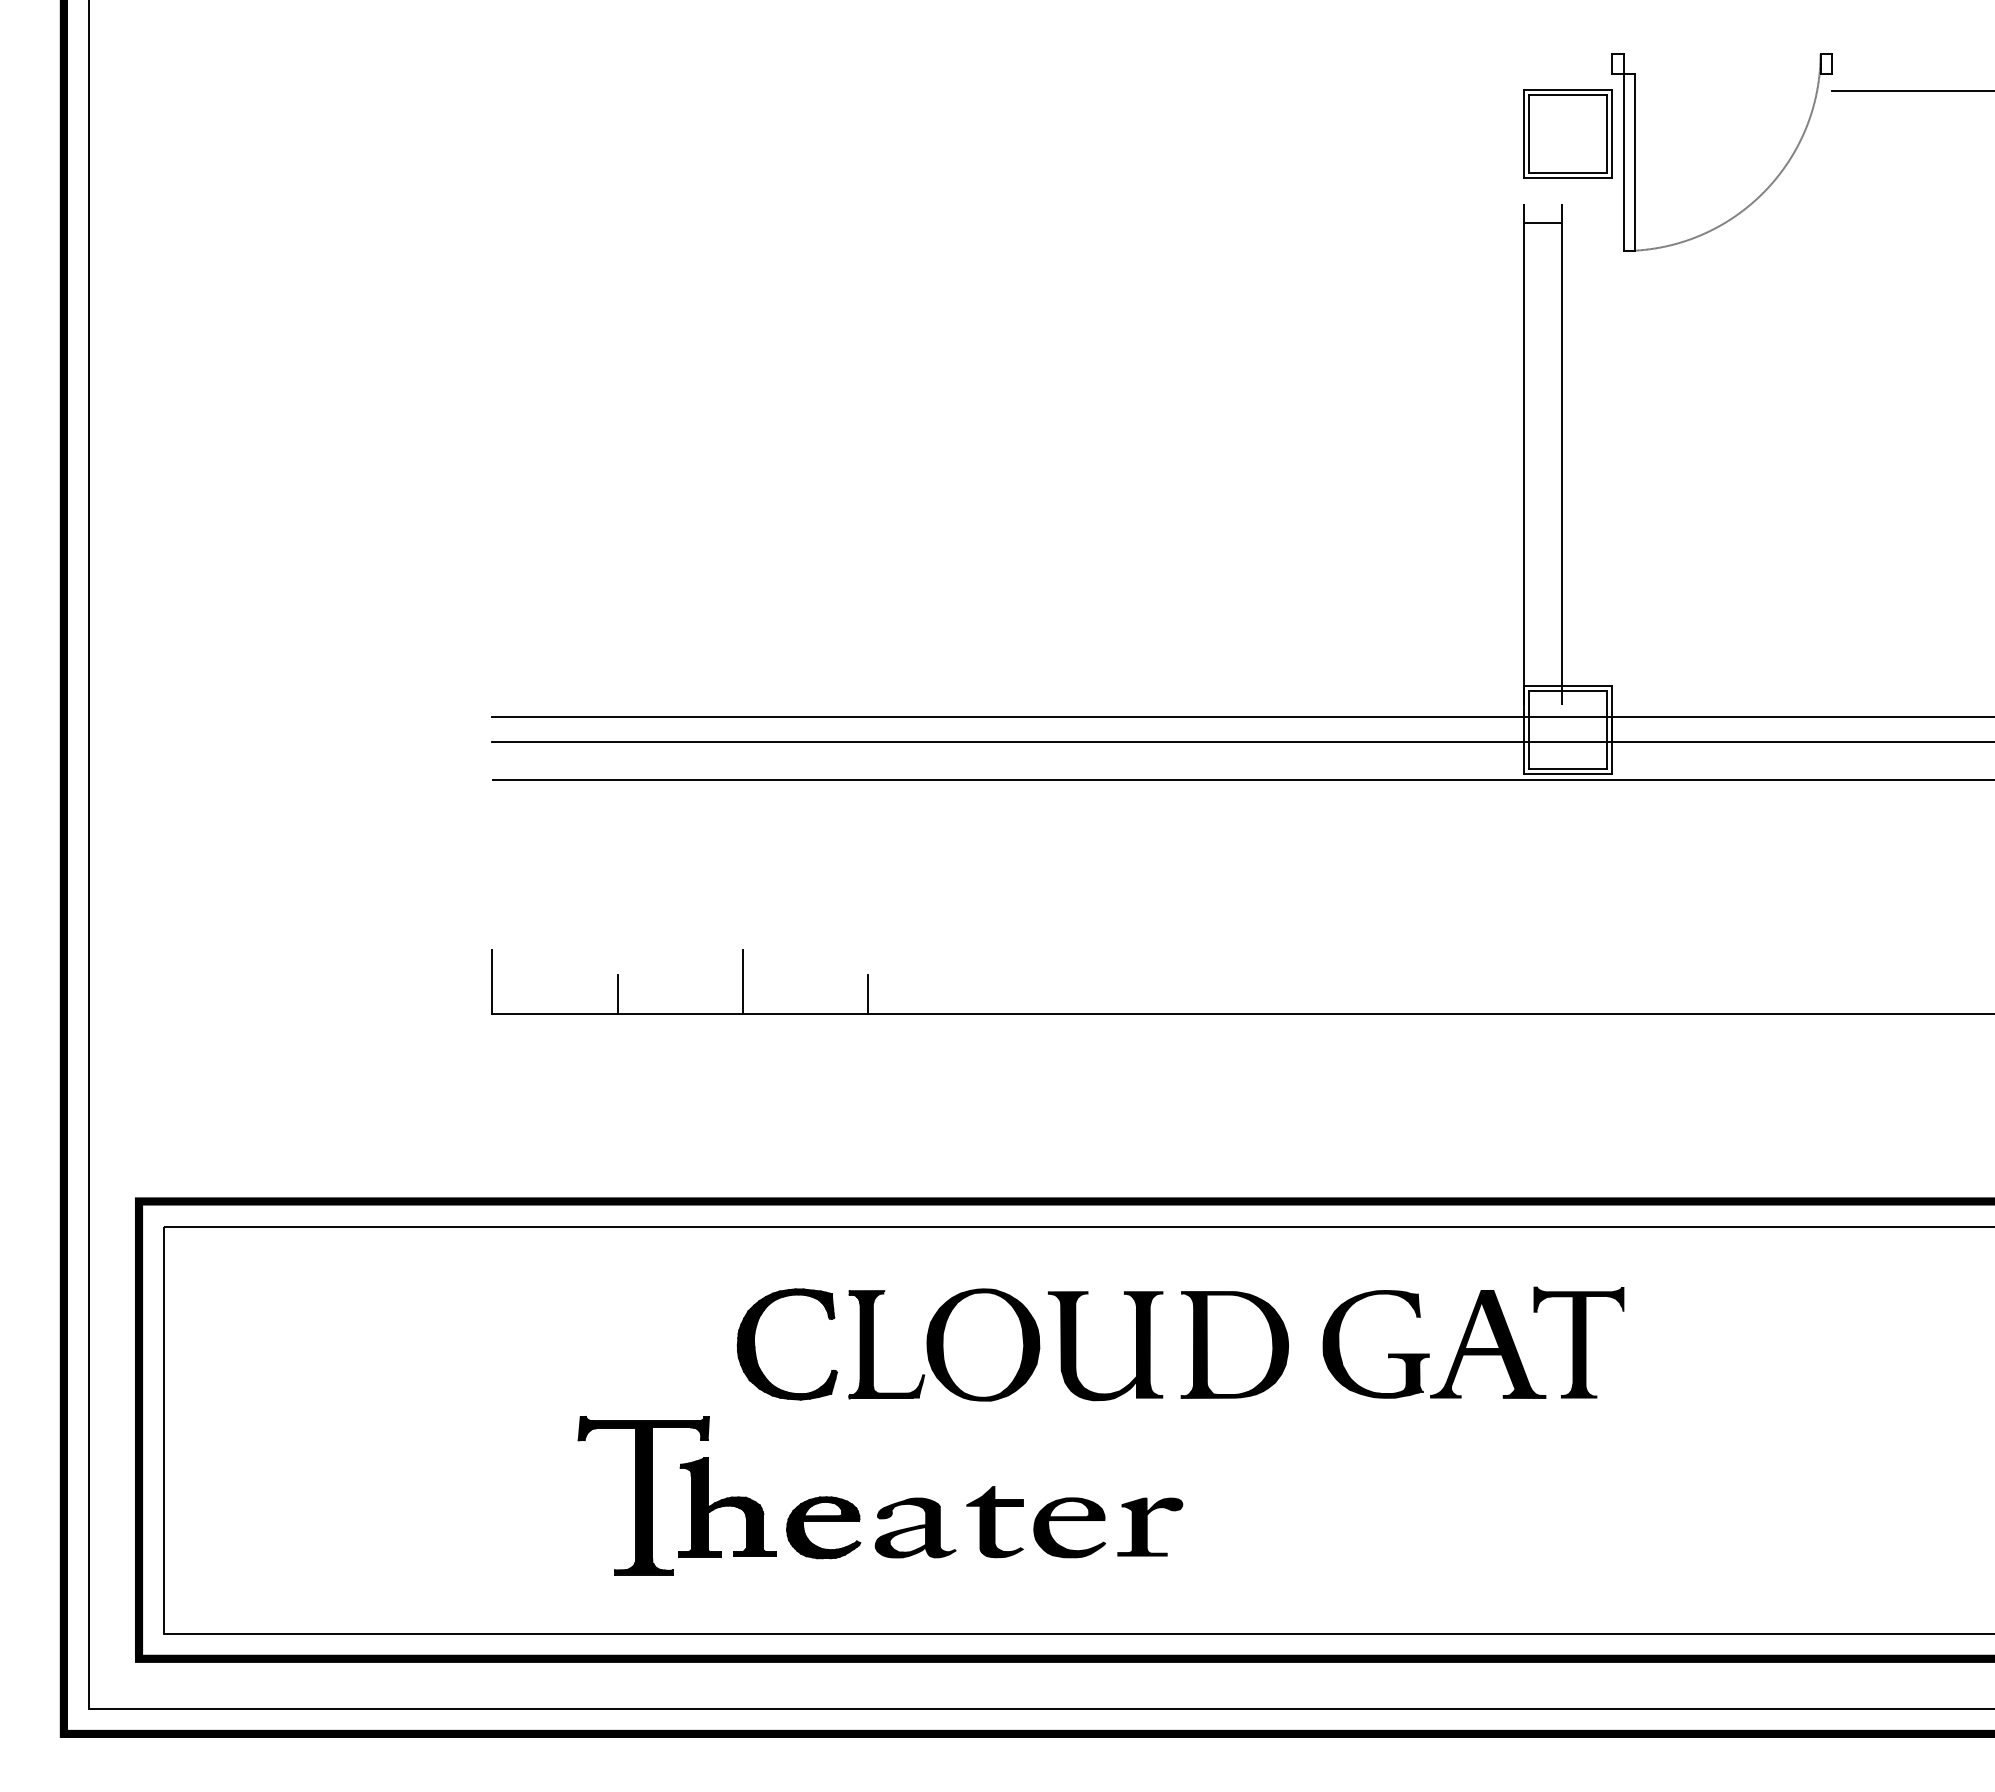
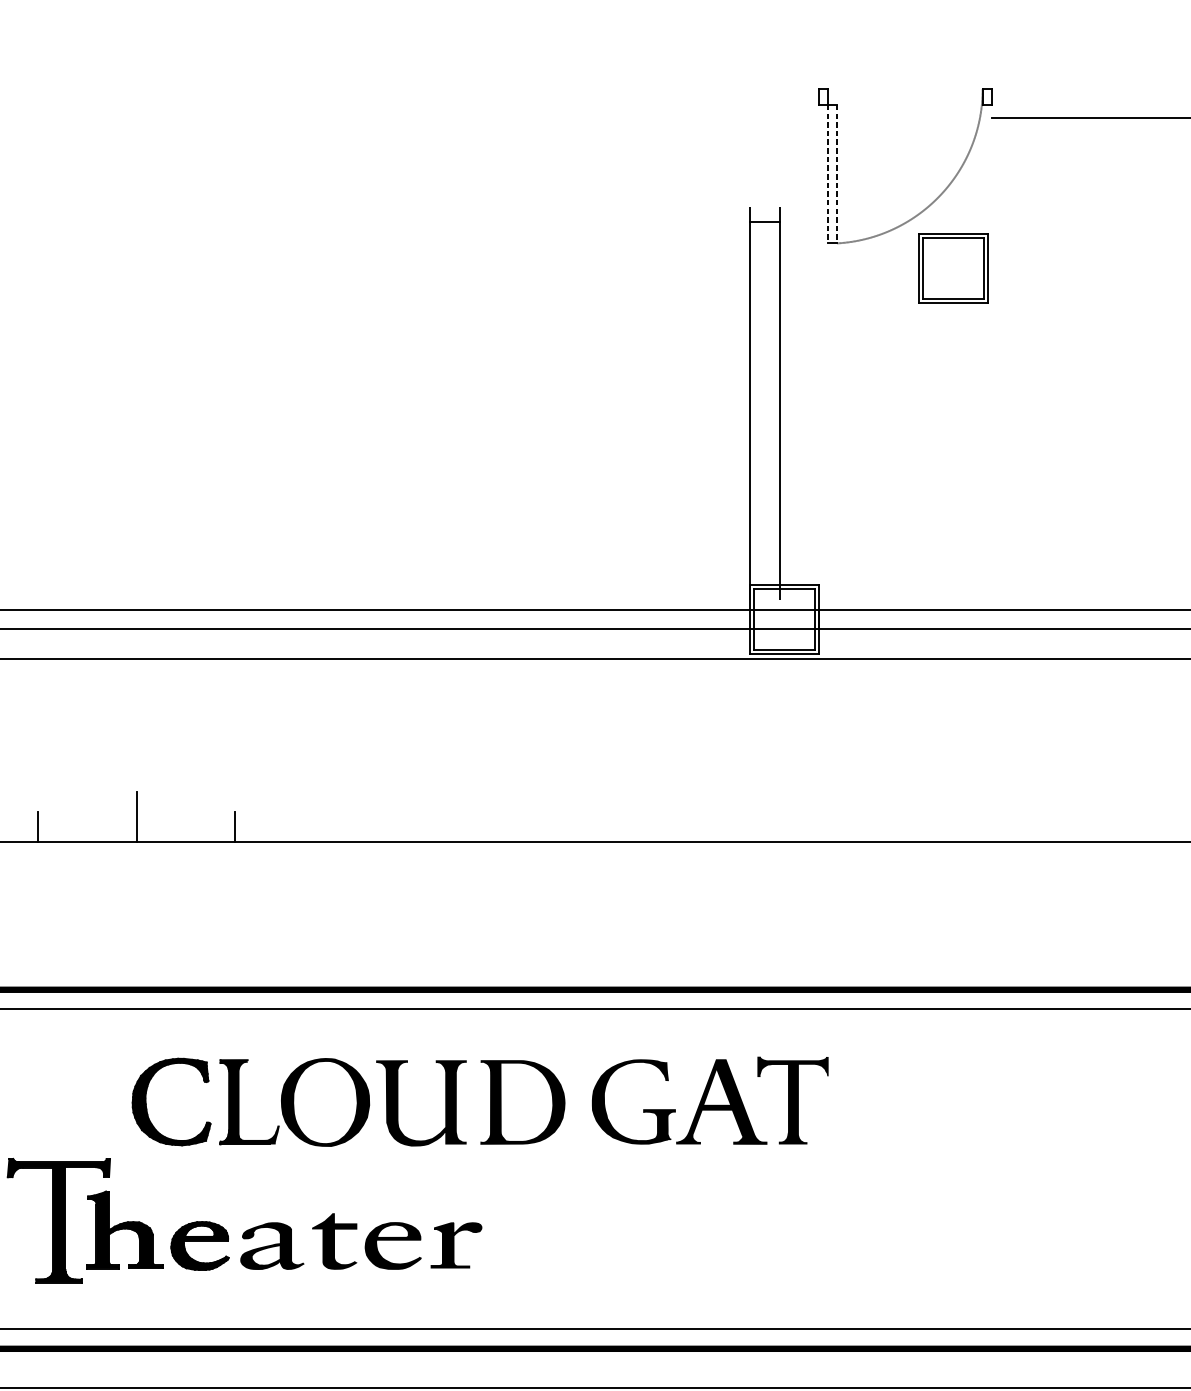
part: (1567, 133) -> (952, 268), moved
line: (1623, 162) -> (827, 174), solid -> dashed
line: (1635, 162) -> (837, 174), solid -> dashed

